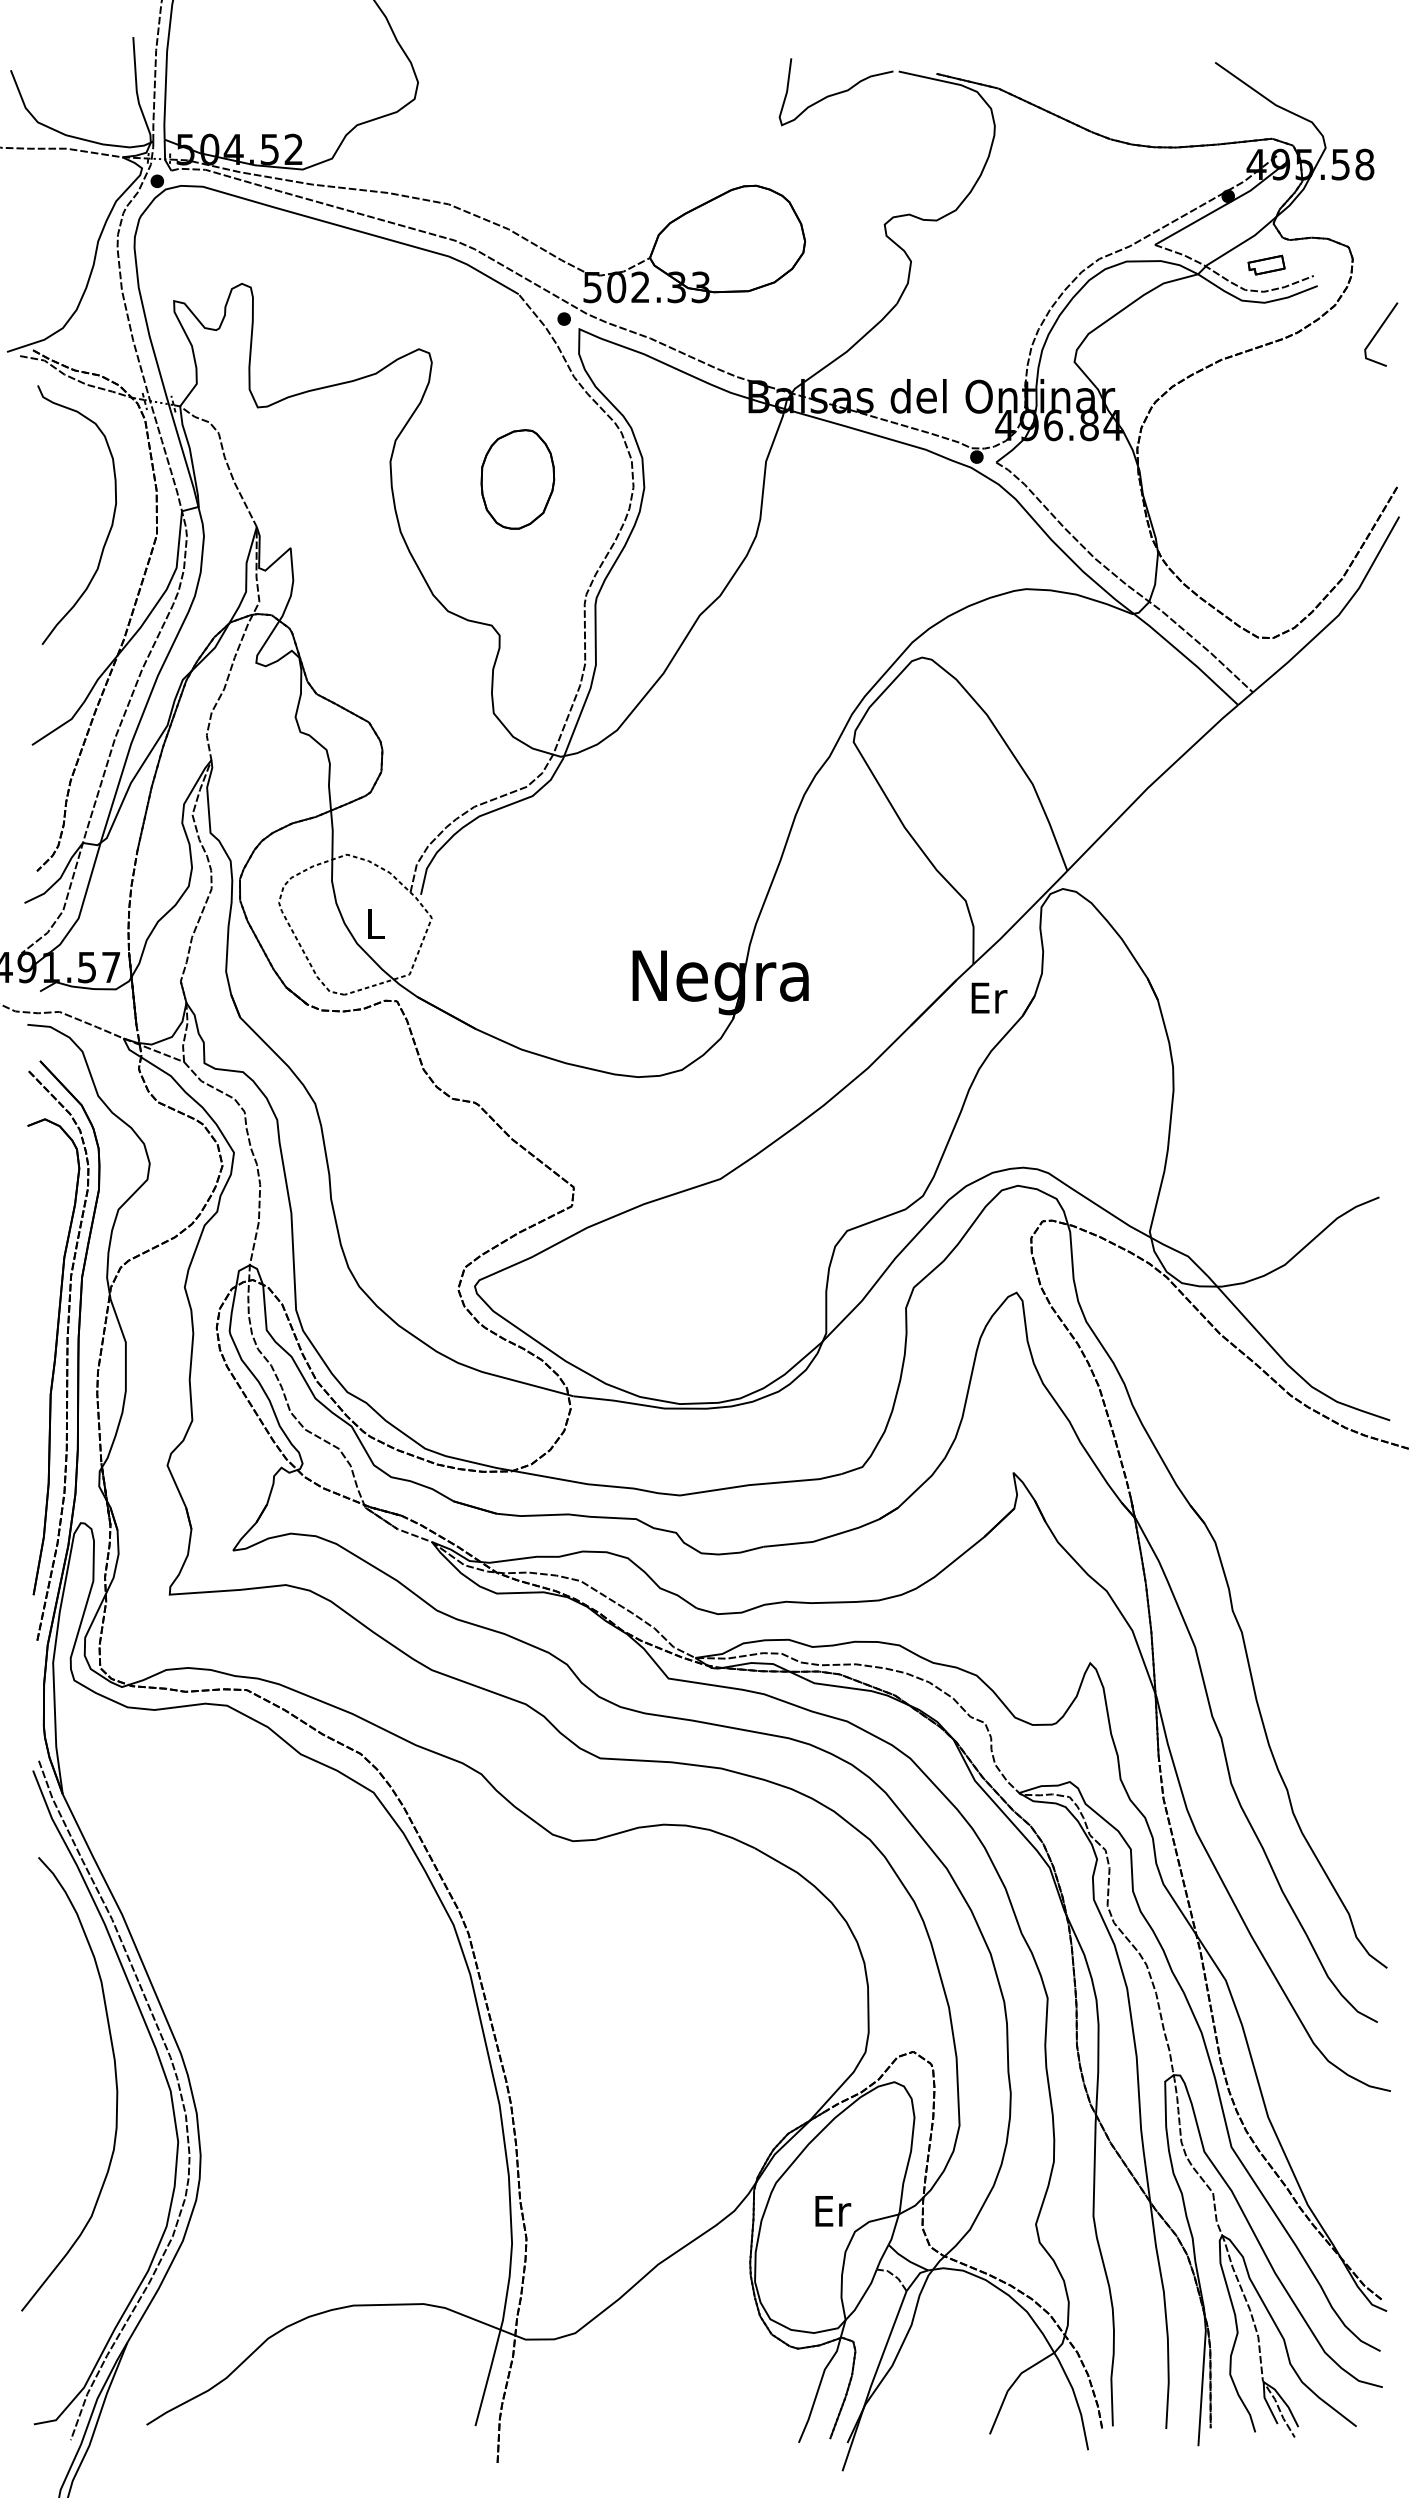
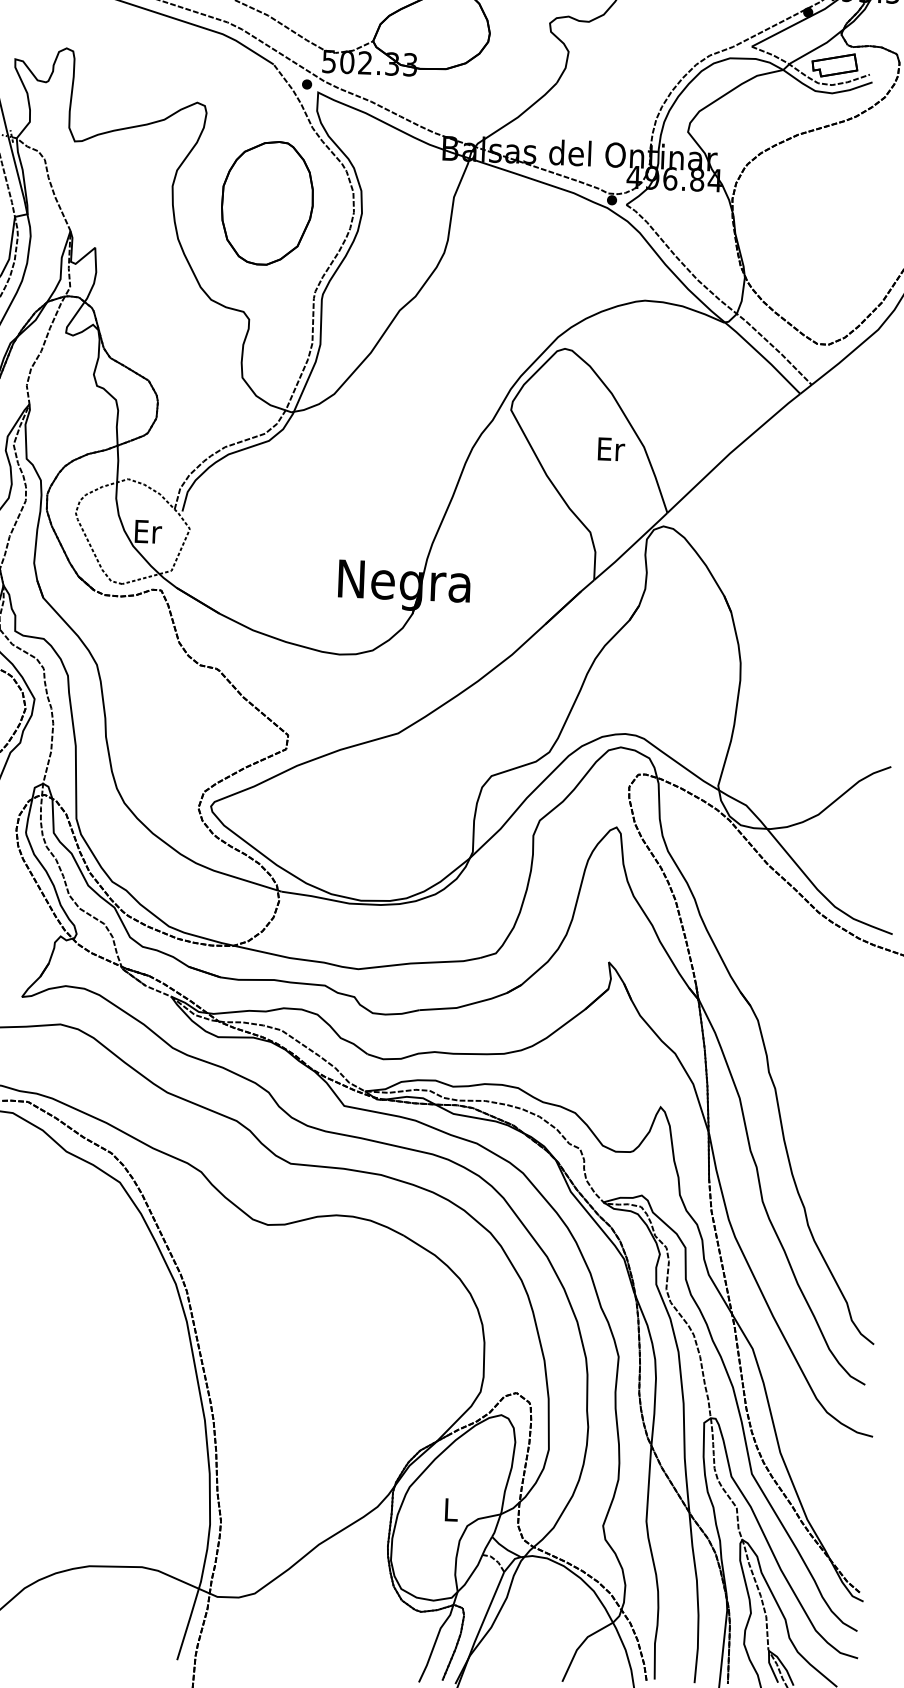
part: (1266, 264) -> (834, 64), size x1.67
part: (517, 479) -> (267, 203), size x1.67
text: (376, 923) -> (148, 531), L -> Er
text: (989, 997) -> (611, 448), moved
text: (833, 2211) -> (451, 1510), Er -> L

